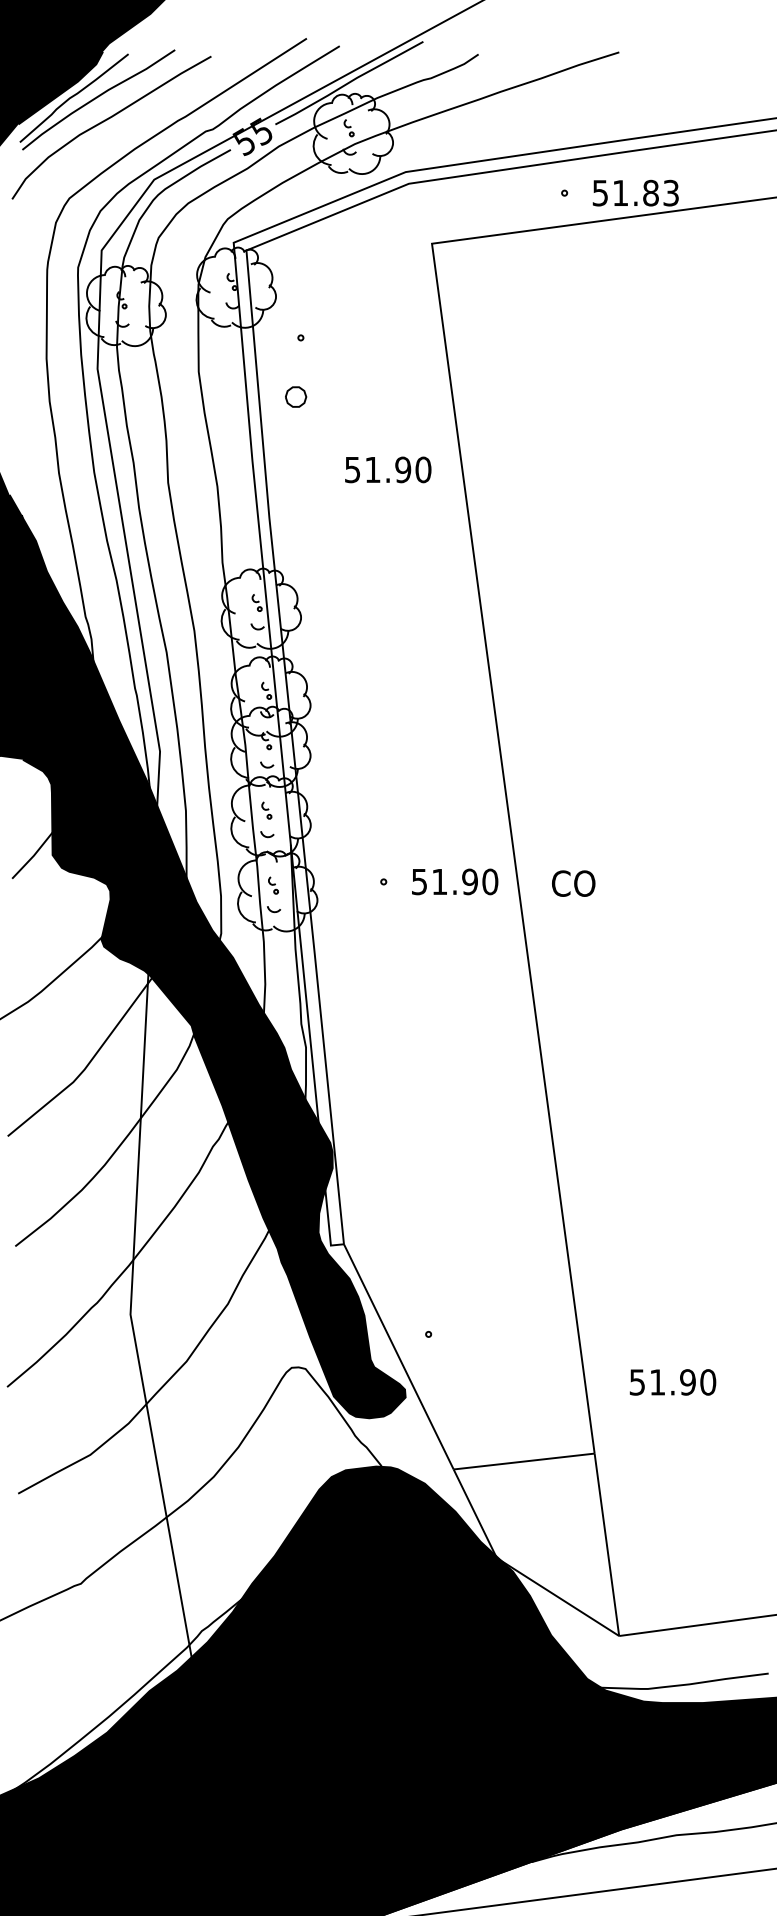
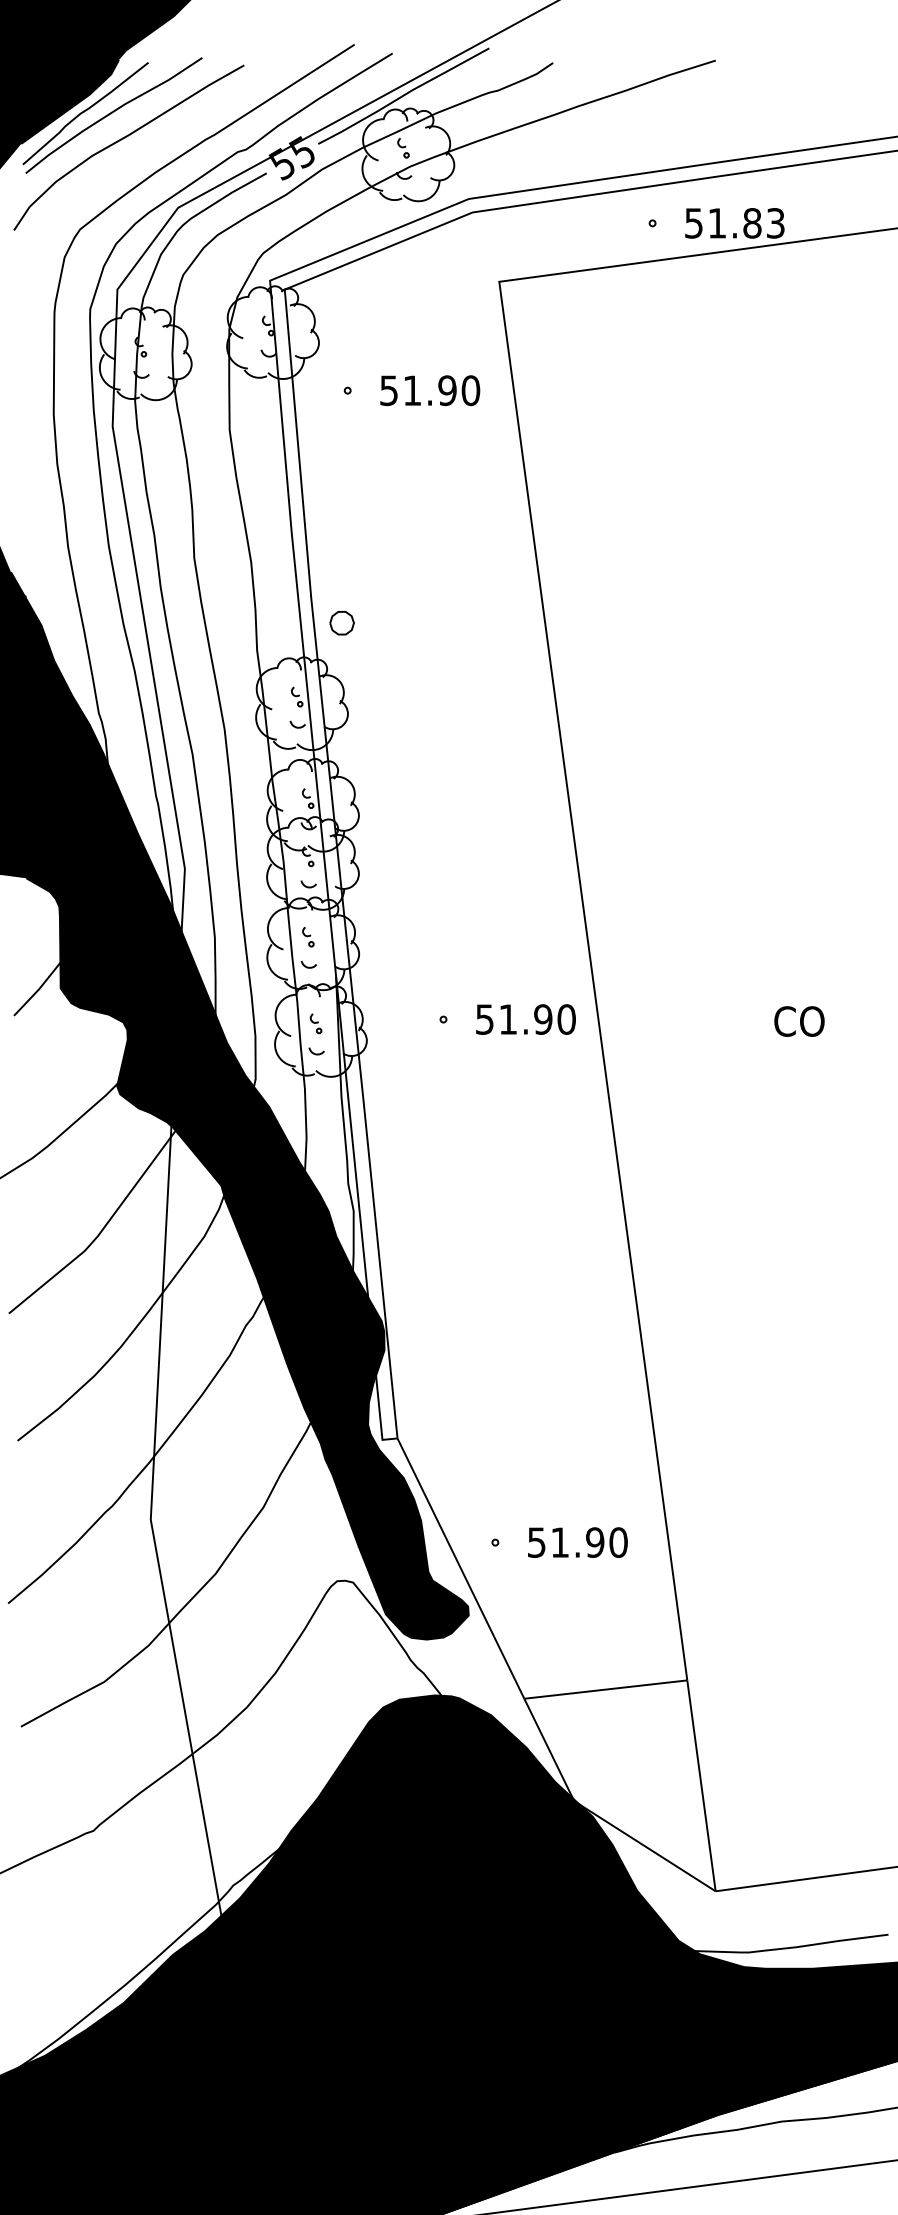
part: (296, 396) -> (342, 622), moved
text: (388, 469) -> (430, 390), moved
text: (573, 883) -> (799, 1021), moved
text: (672, 1382) -> (577, 1542), moved

